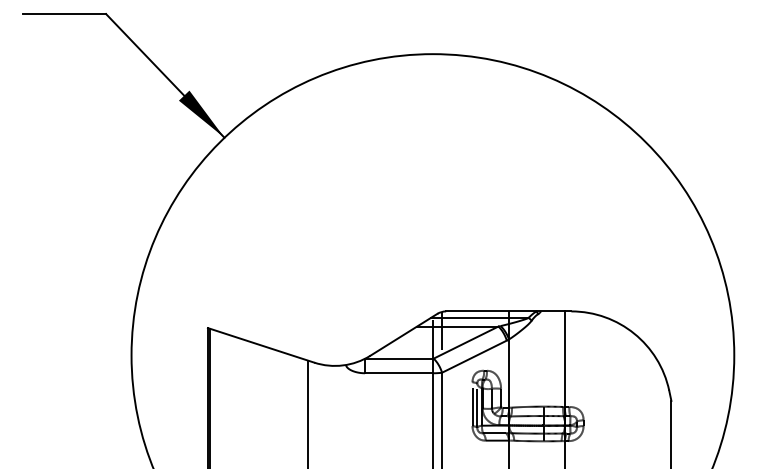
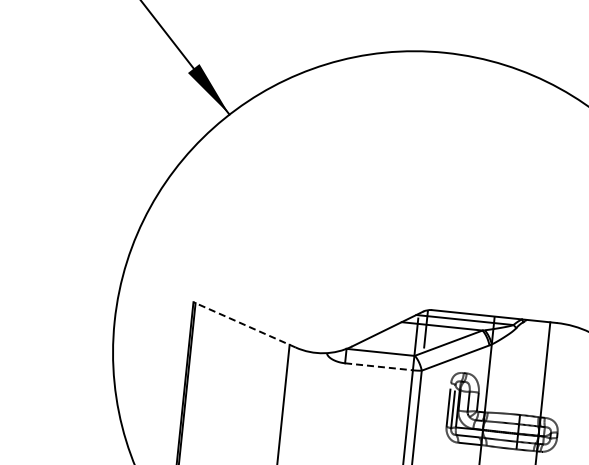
line: (261, 345) -> (244, 325), solid -> dashed
line: (399, 373) -> (379, 367), solid -> dashed

